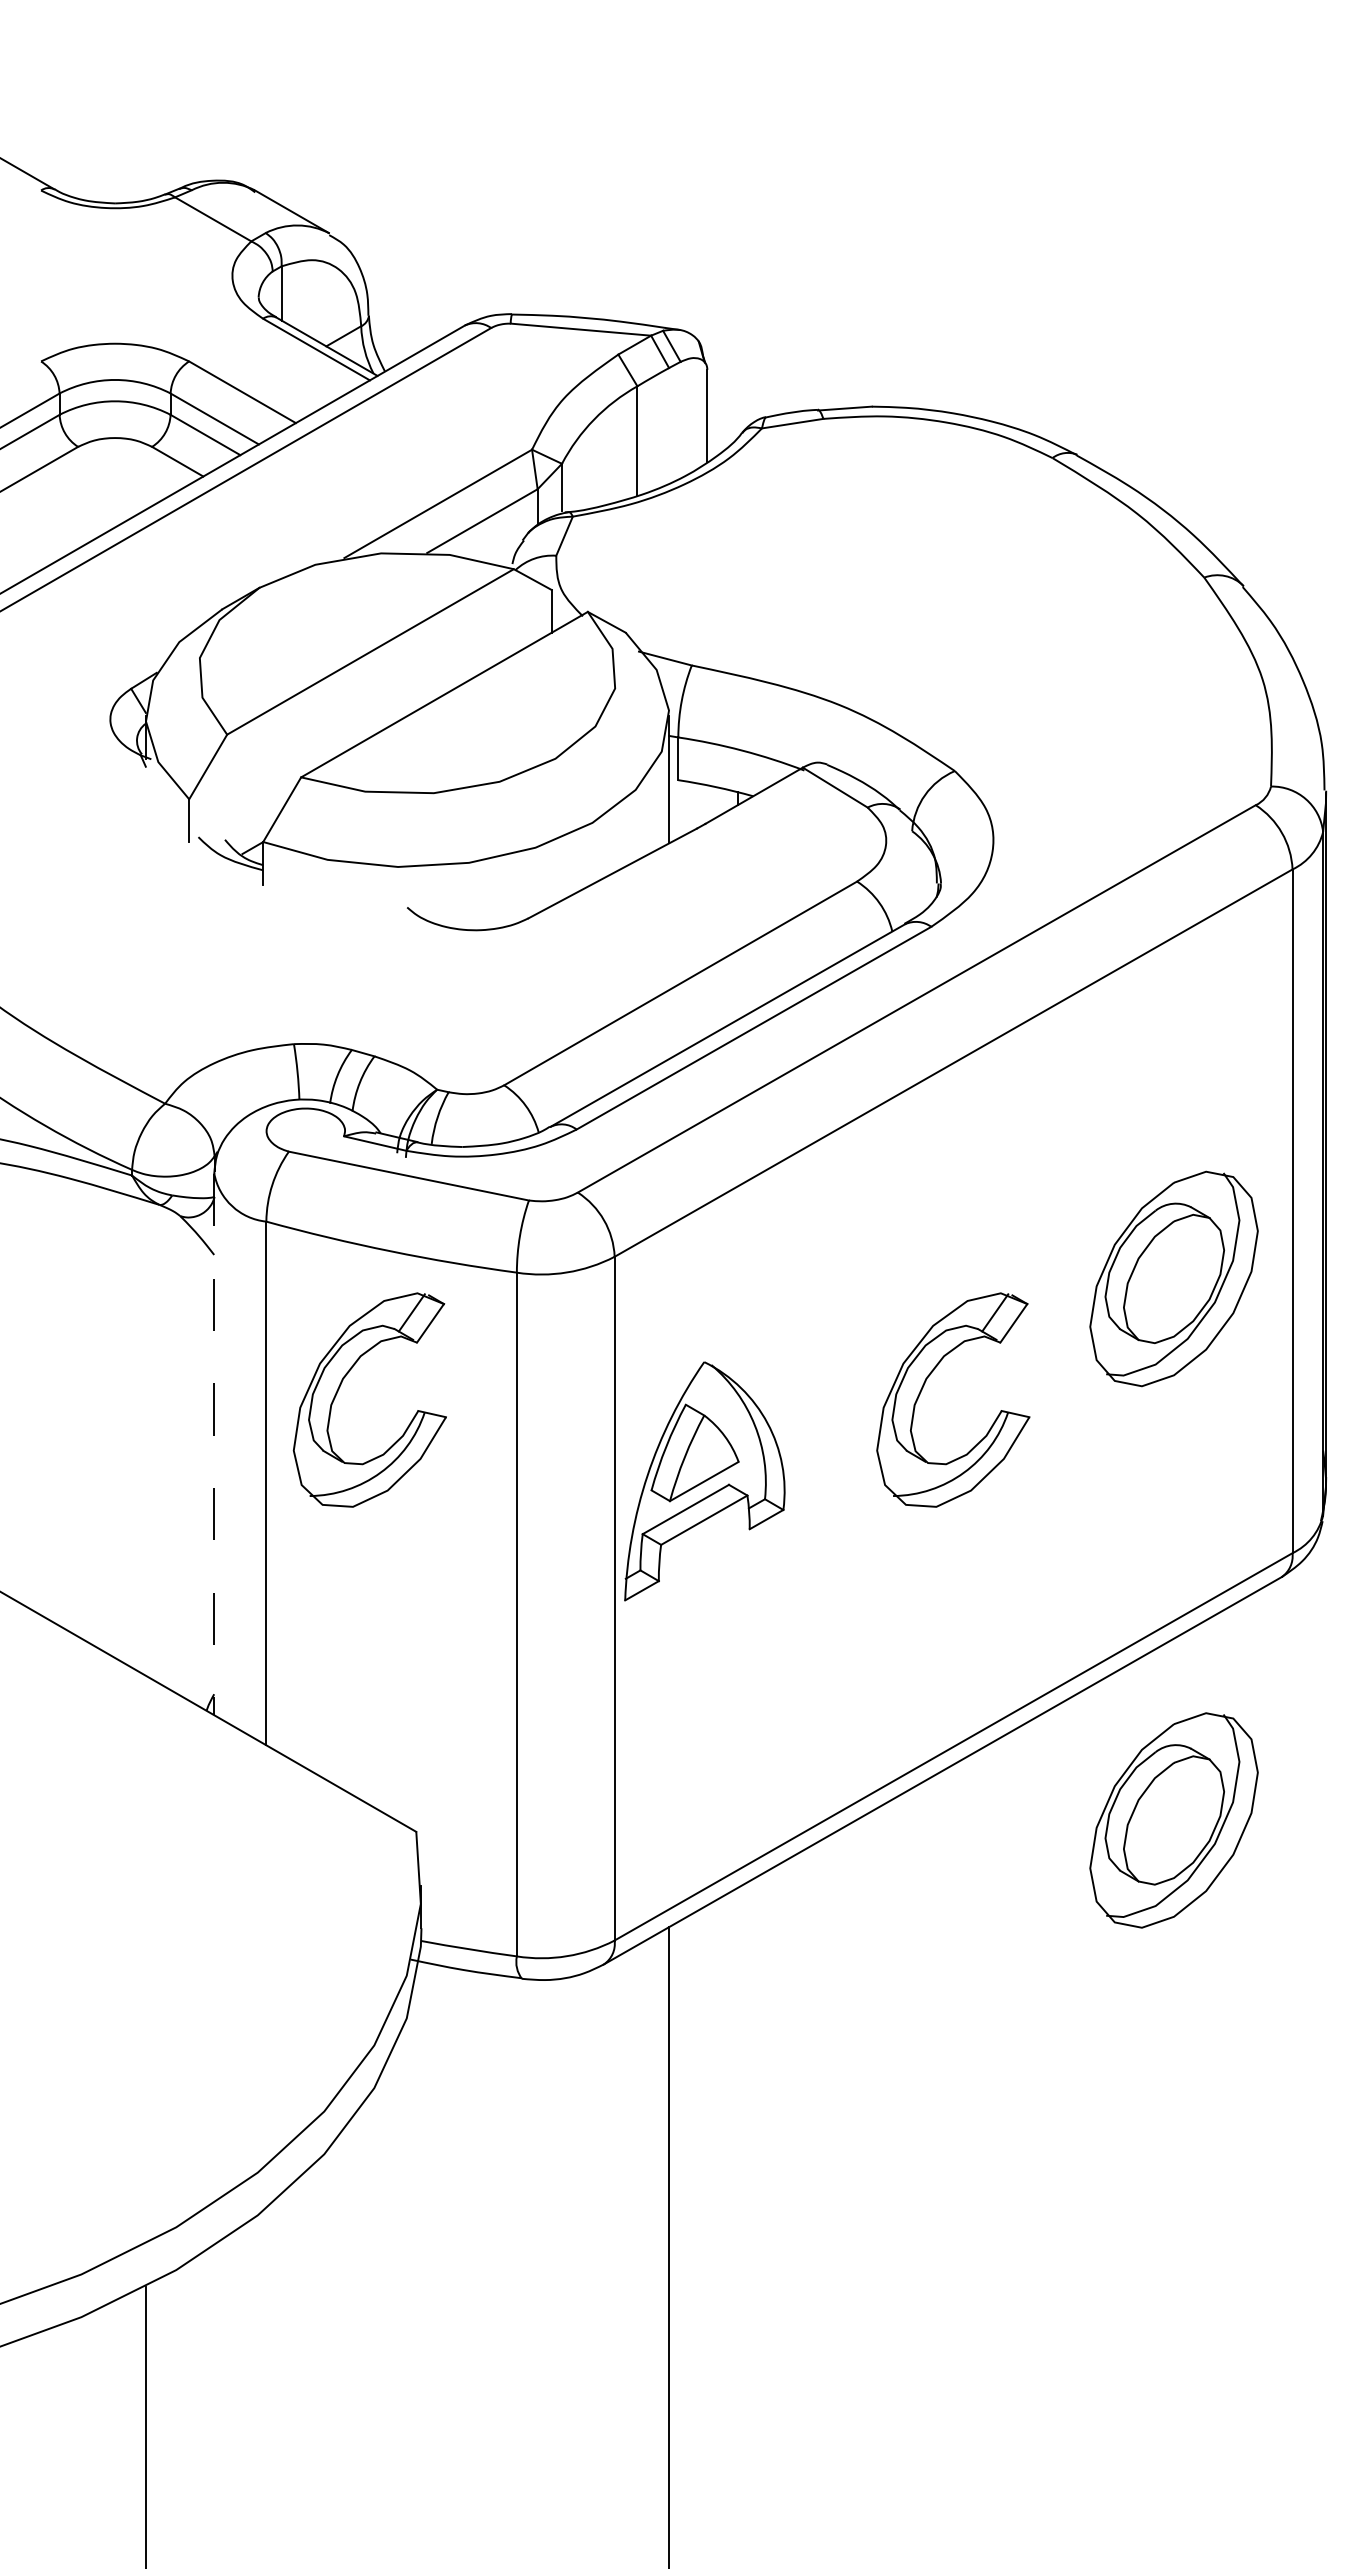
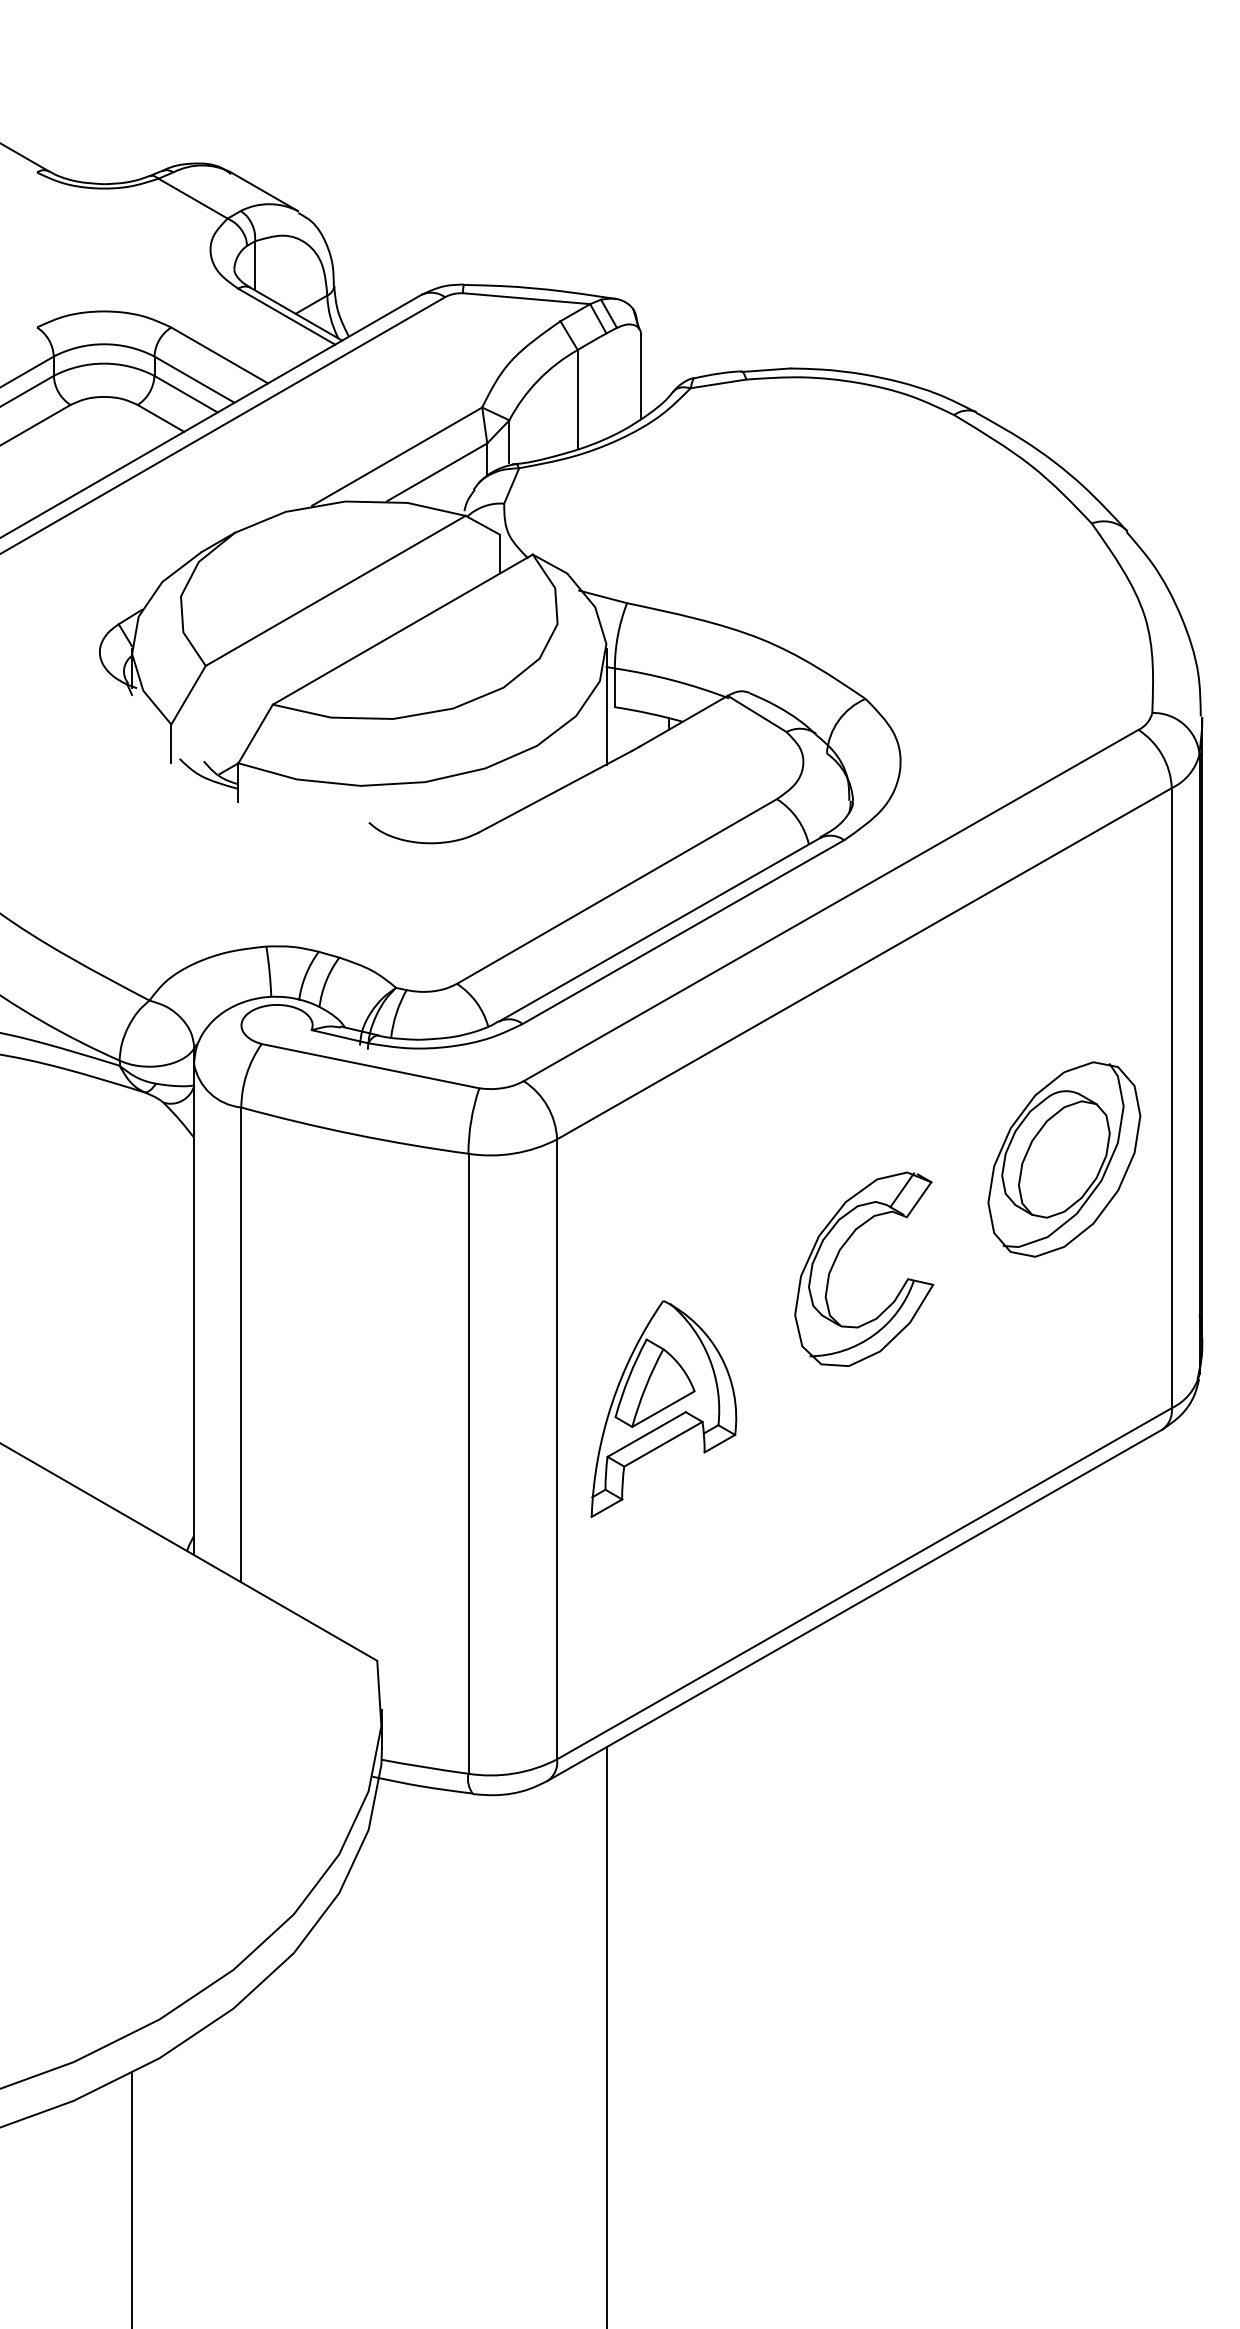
part: (341, 1384) -> (309, 1255), removed
line: (214, 1445) -> (194, 1310), dashed -> solid
part: (704, 1480) -> (663, 1408), moved
part: (1174, 1820) -> (1064, 1650), removed

